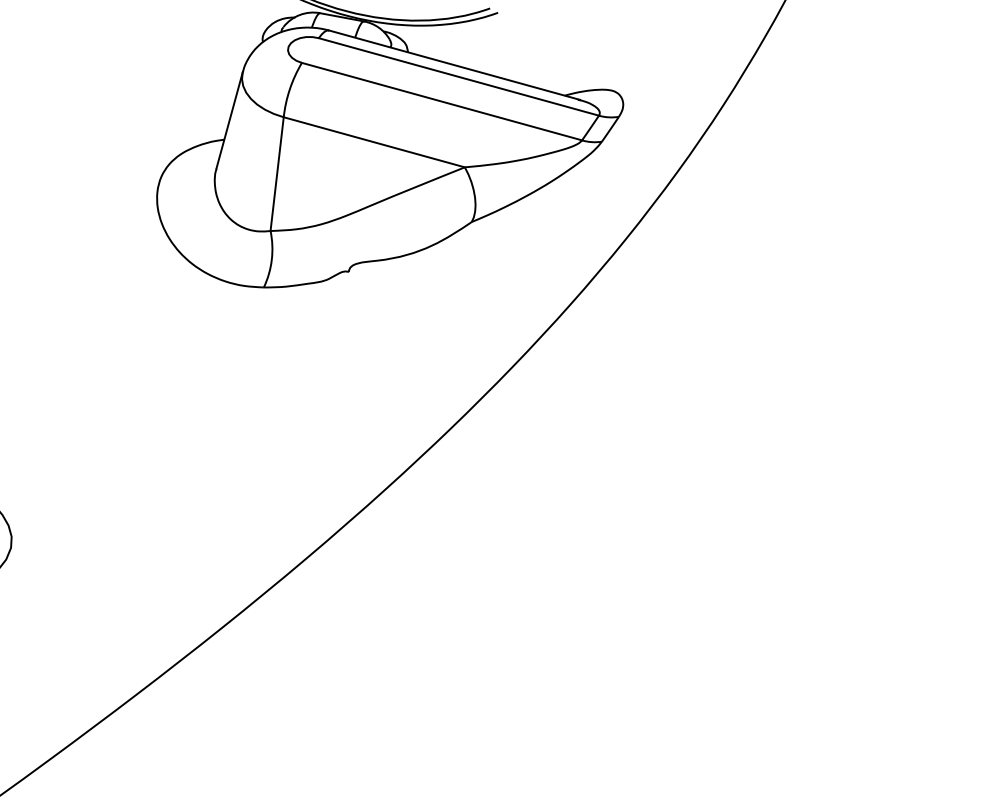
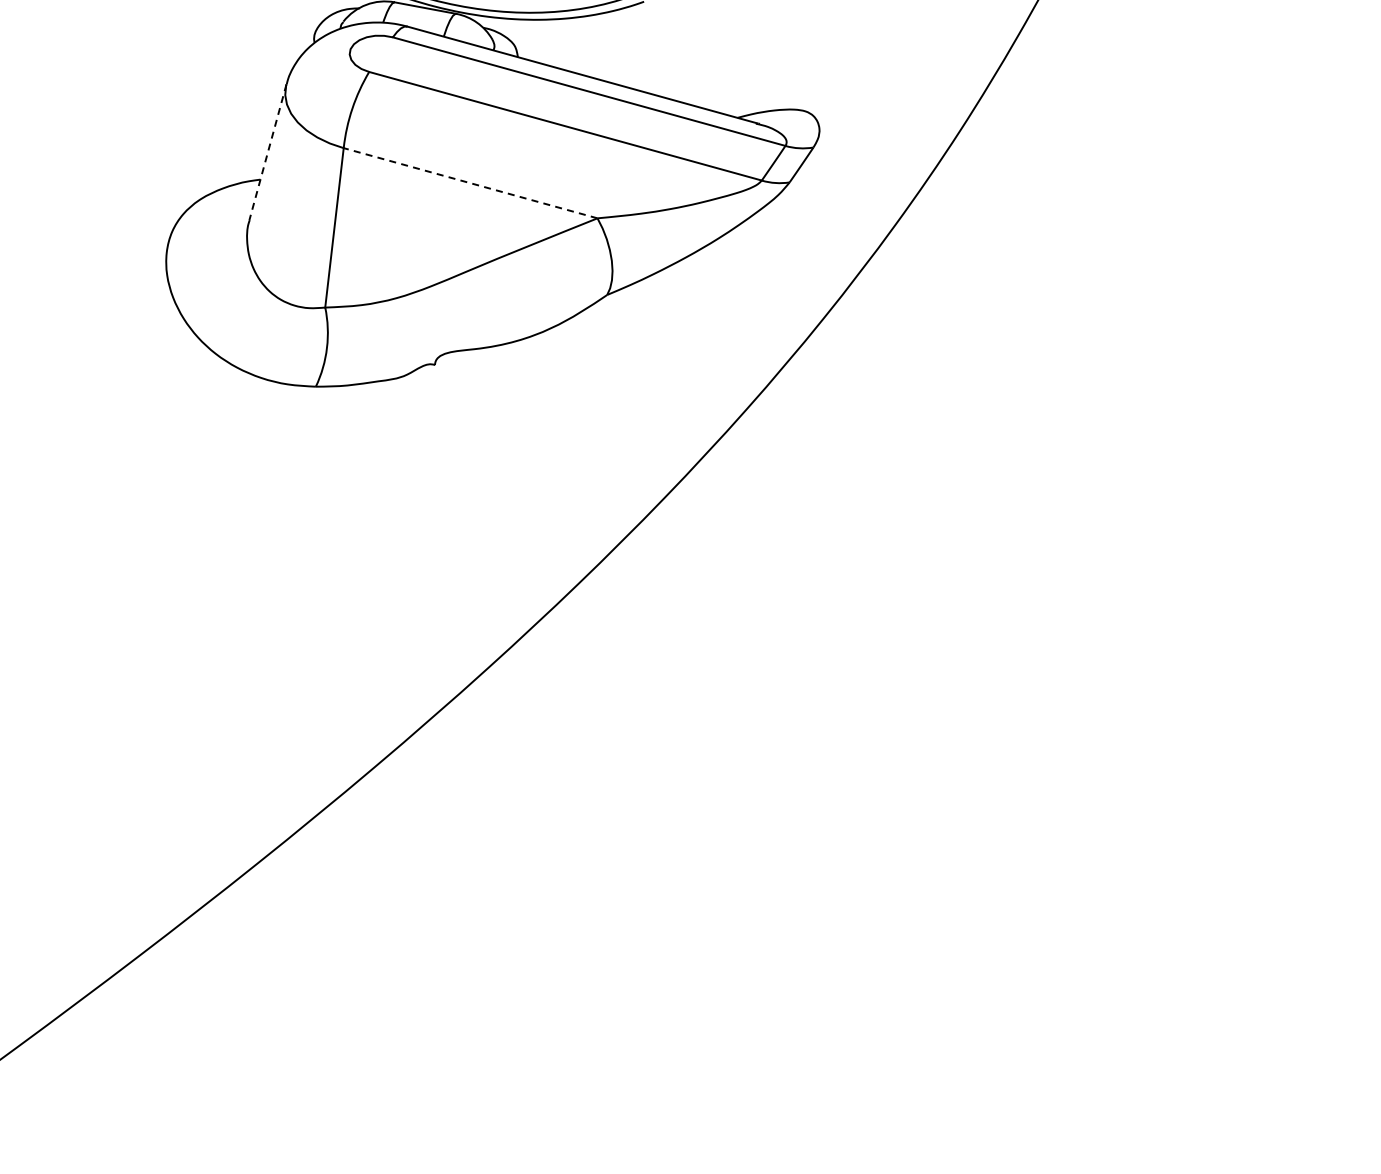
line: (229, 120) -> (267, 152), solid -> dashed
line: (374, 142) -> (470, 183), solid -> dashed

